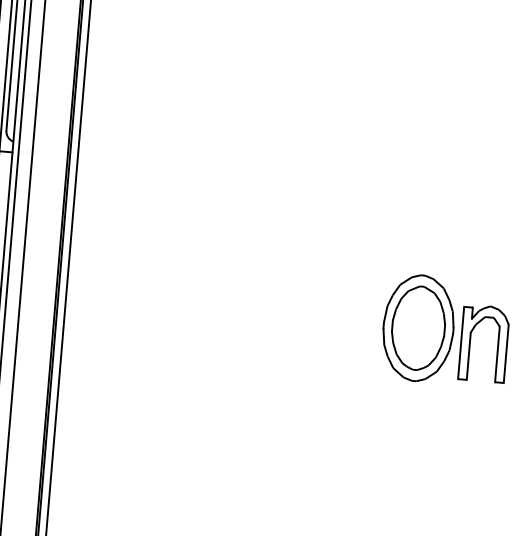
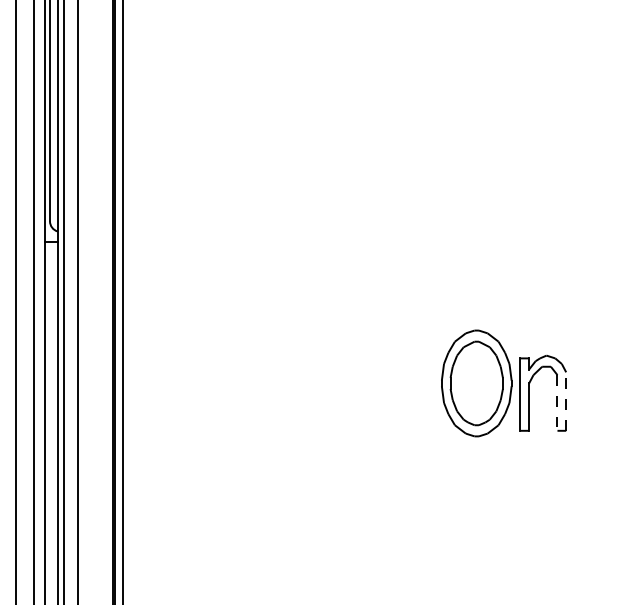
line: (506, 353) -> (566, 401), solid -> dashed
line: (497, 354) -> (557, 402), solid -> dashed

